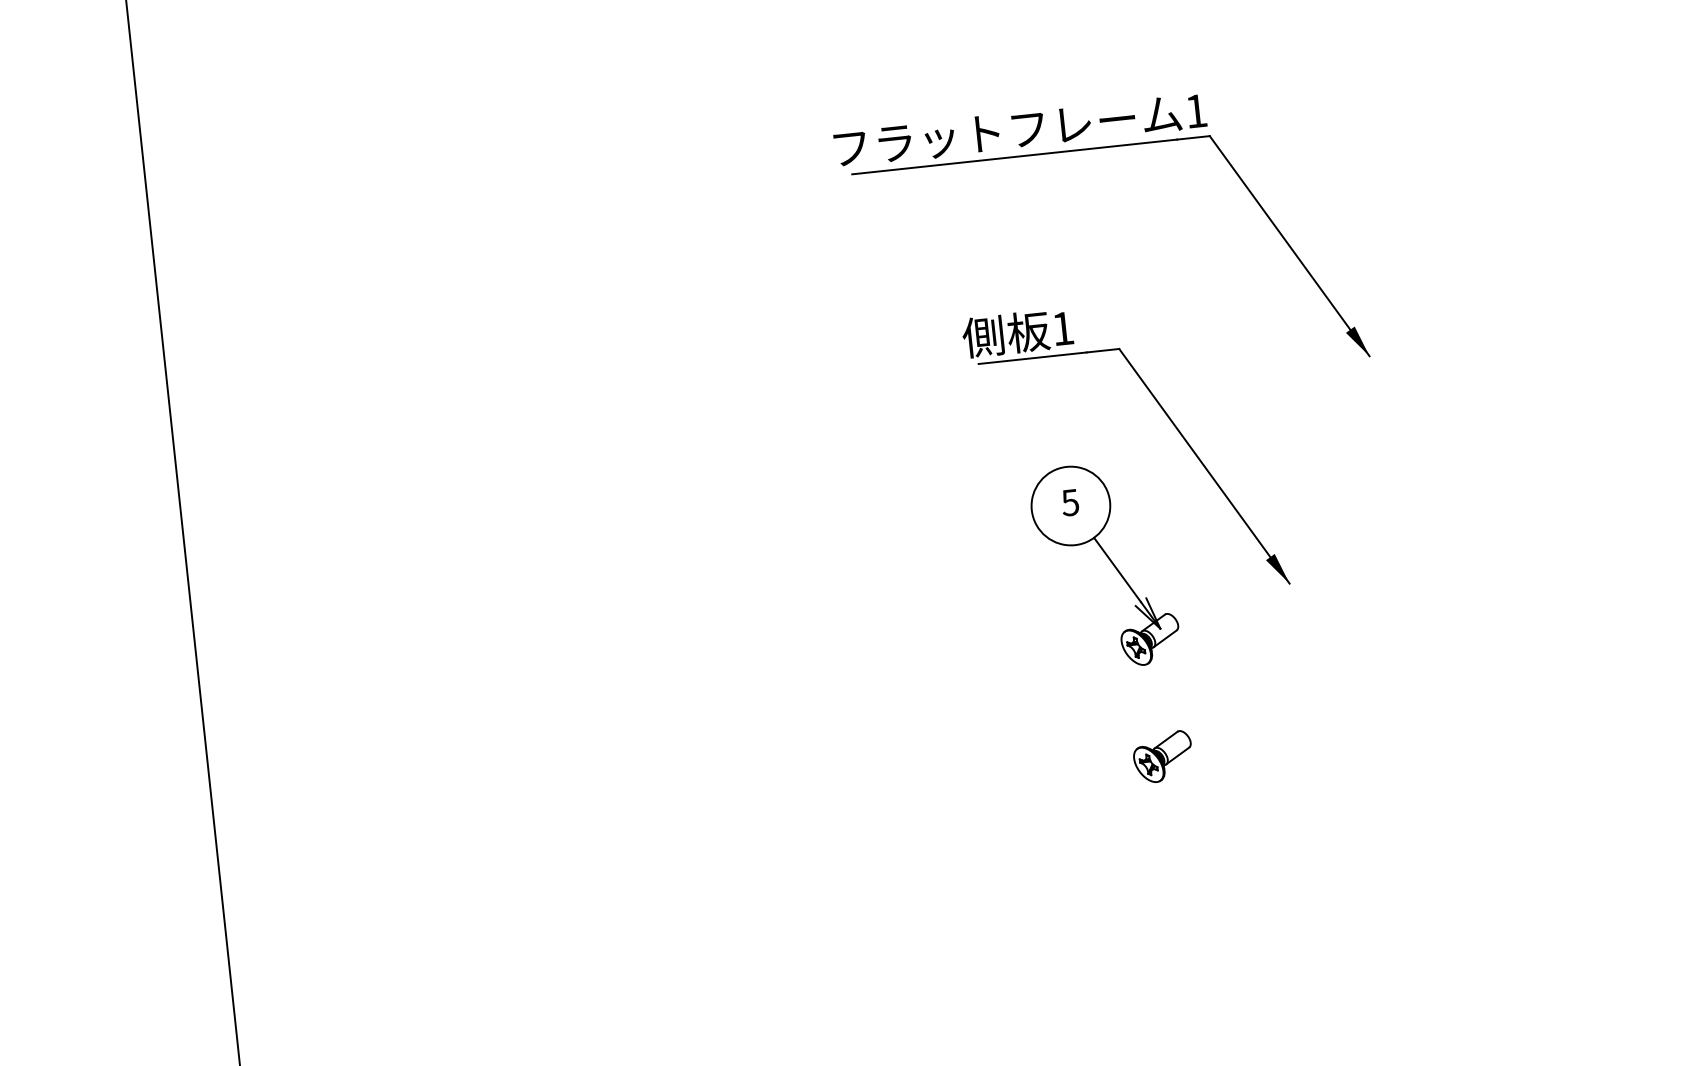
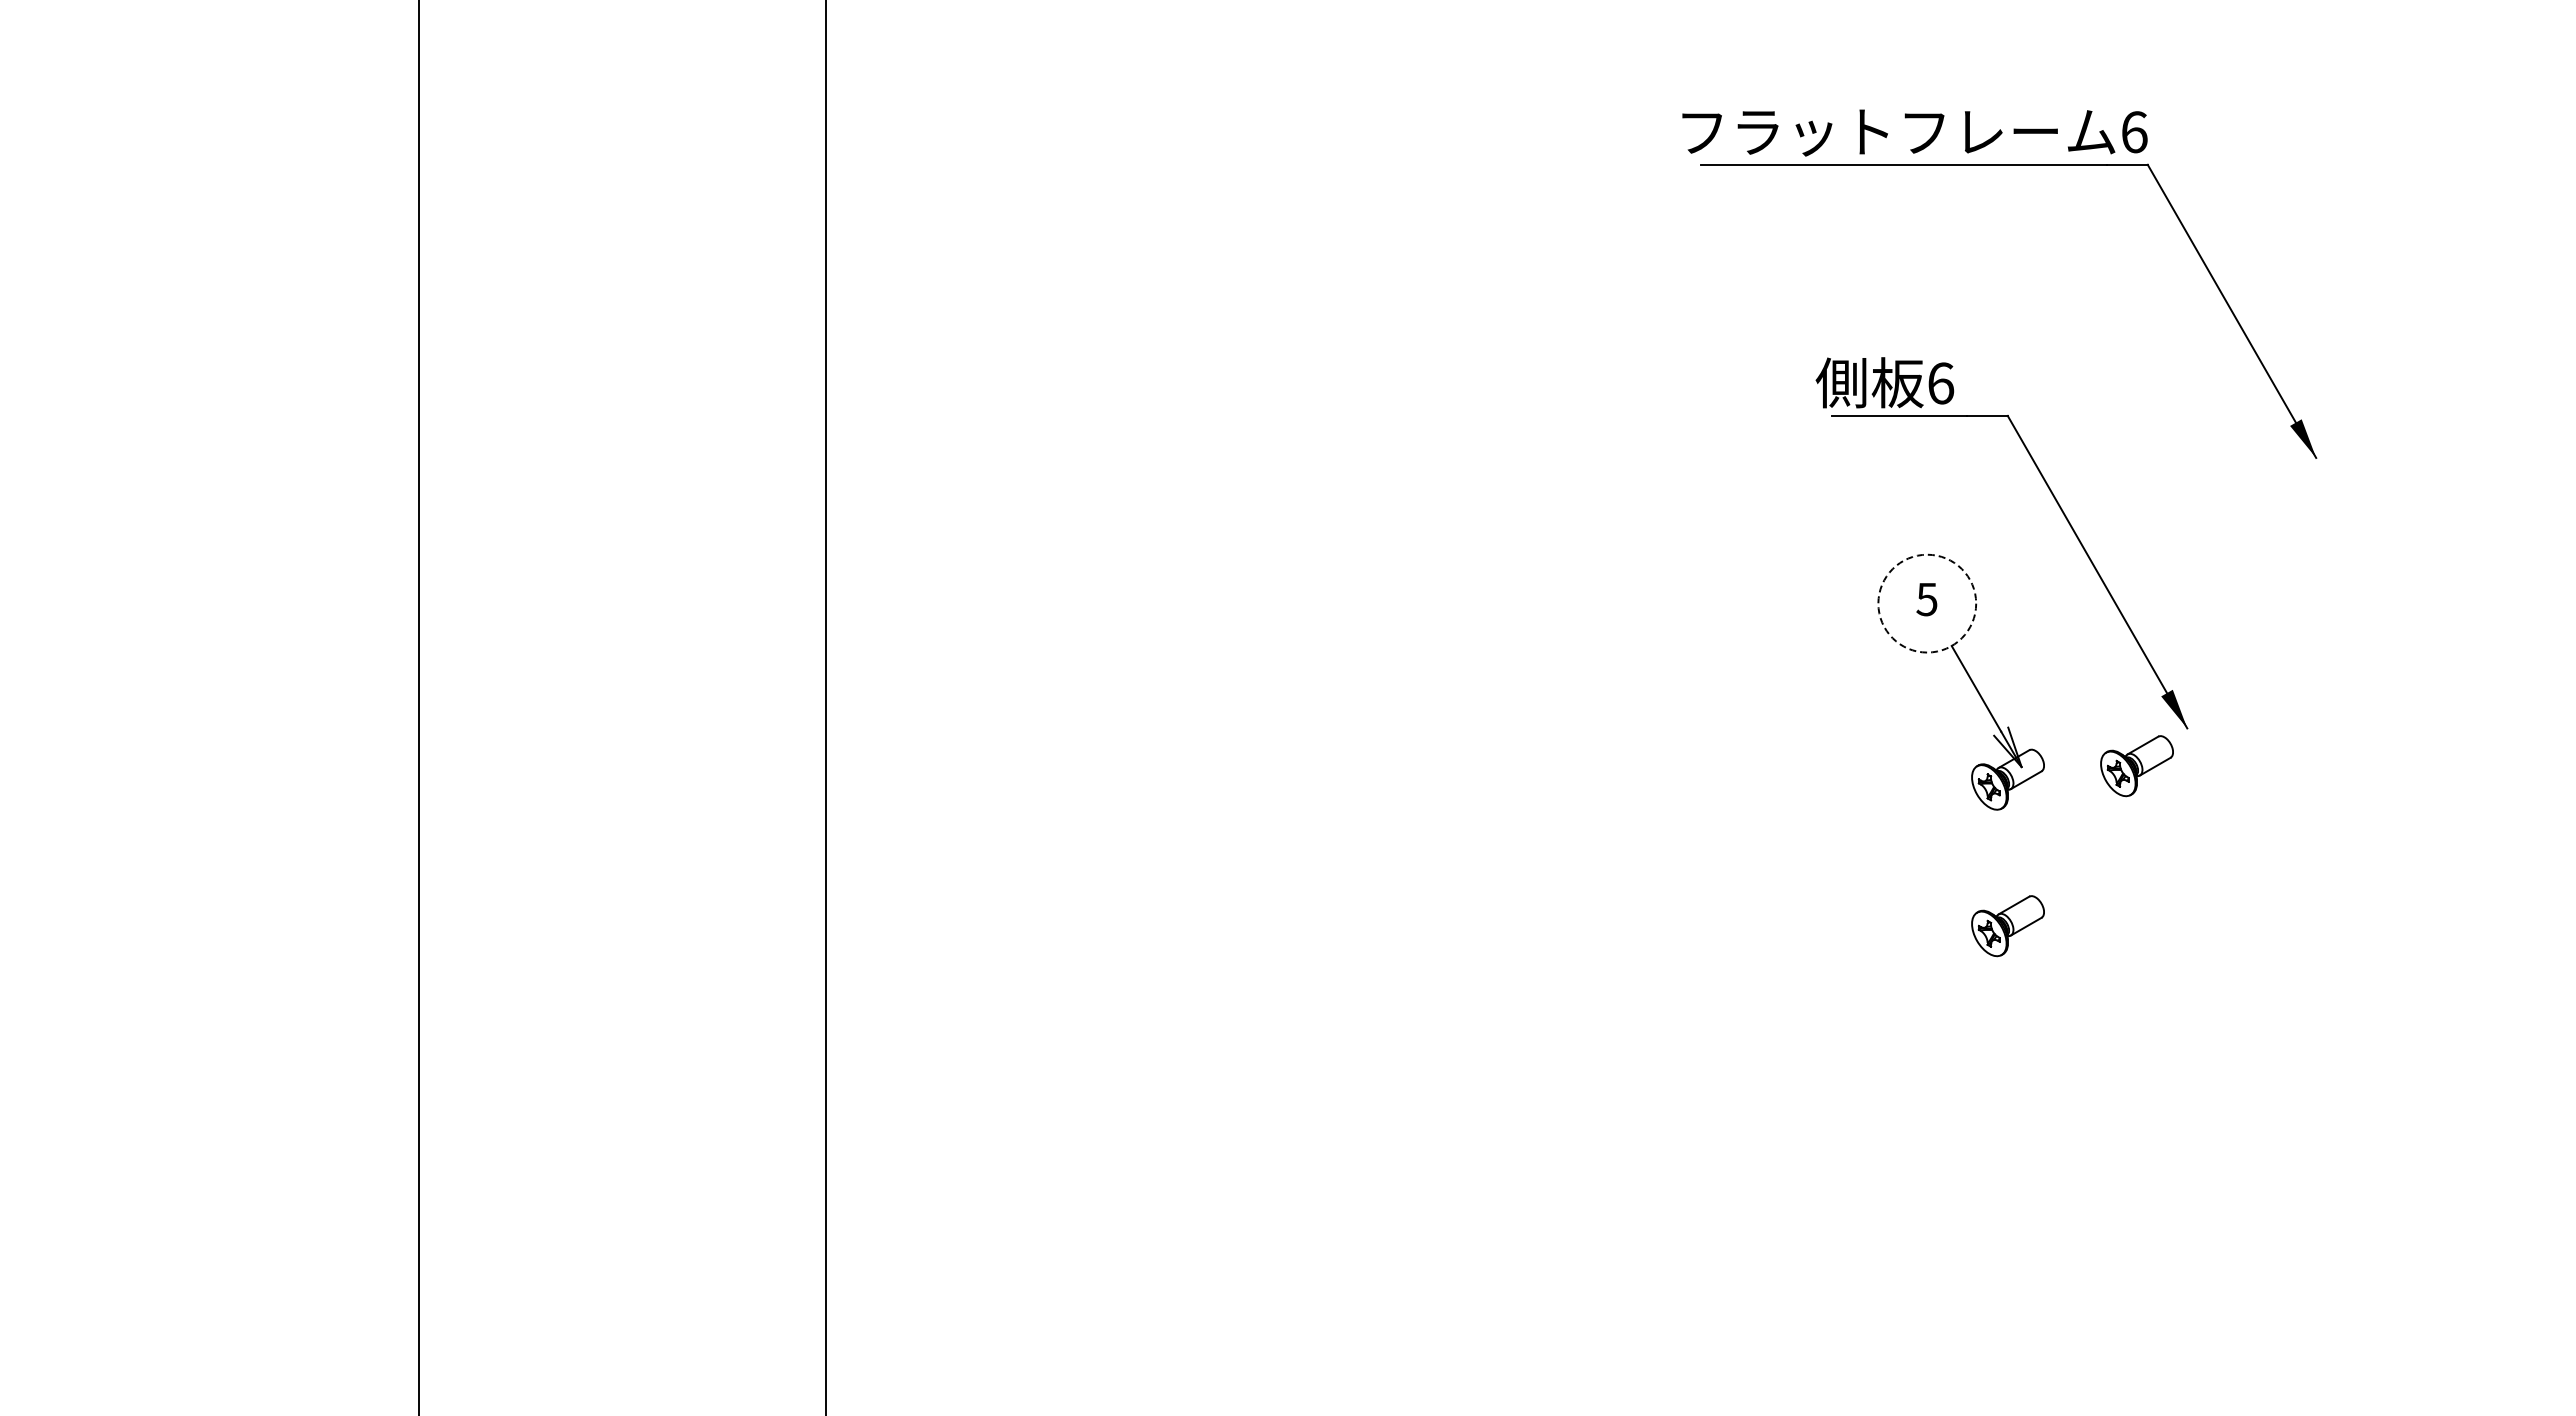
text: (1196, 111) -> (2134, 132), 1 -> 6
text: (1063, 328) -> (1941, 383), 1 -> 6
circle: (1071, 505) -> (1927, 603), solid -> dashed
part: (1252, 618) -> (2136, 766), added

